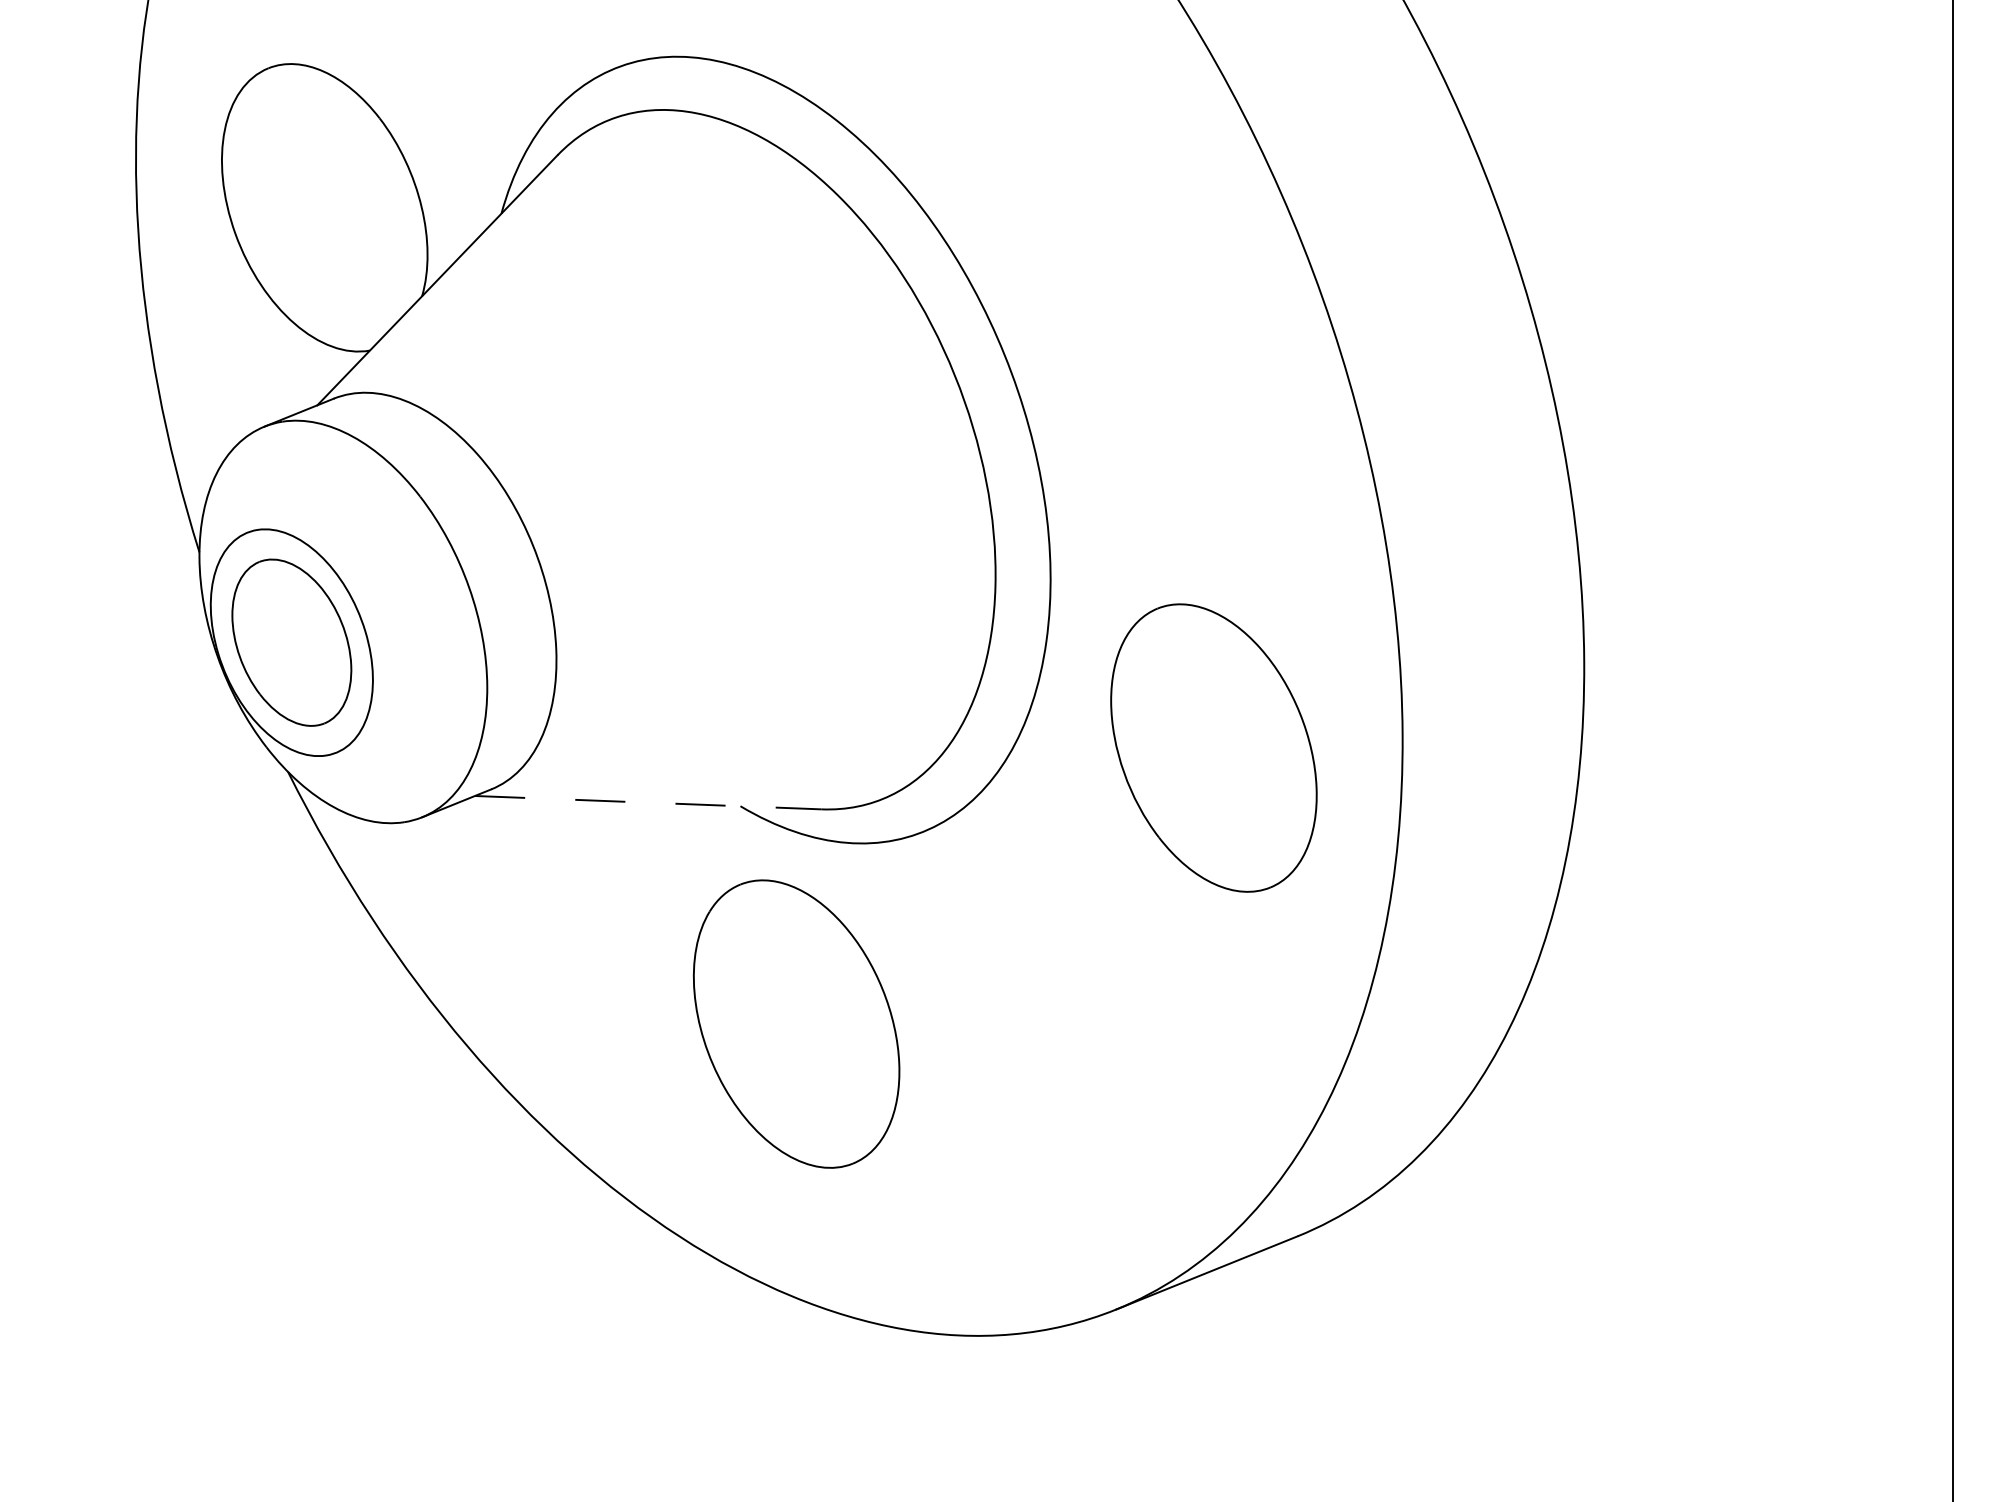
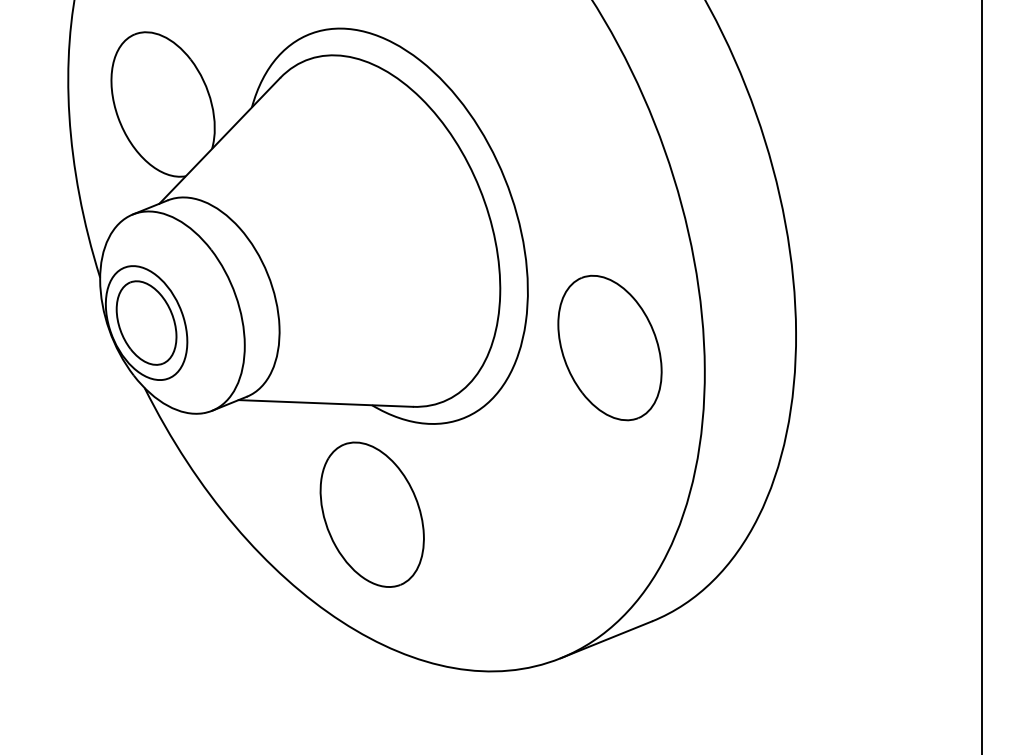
part: (1212, 747) -> (609, 347), moved
line: (649, 802) -> (326, 403), dashed -> solid
part: (795, 1023) -> (371, 514), moved

